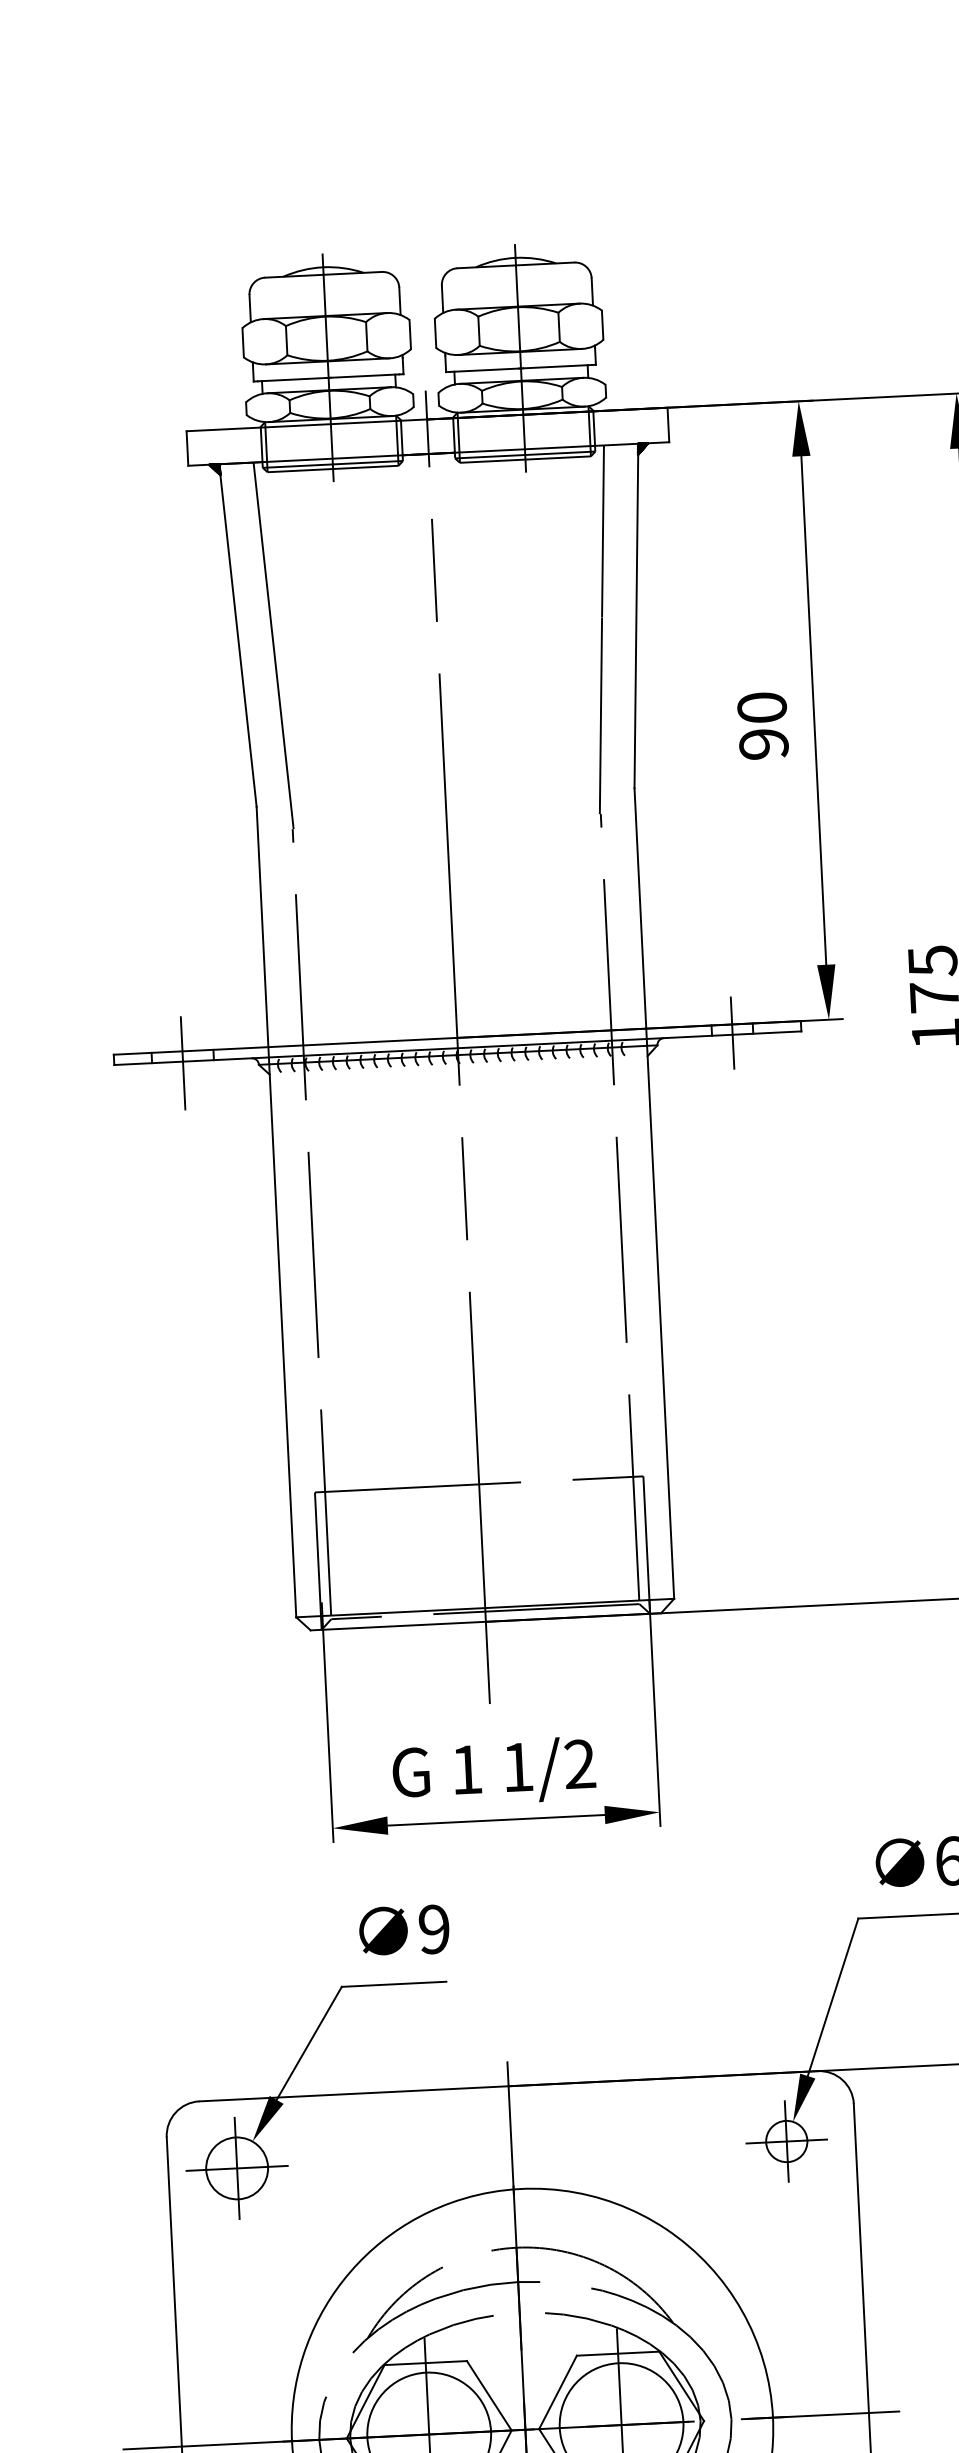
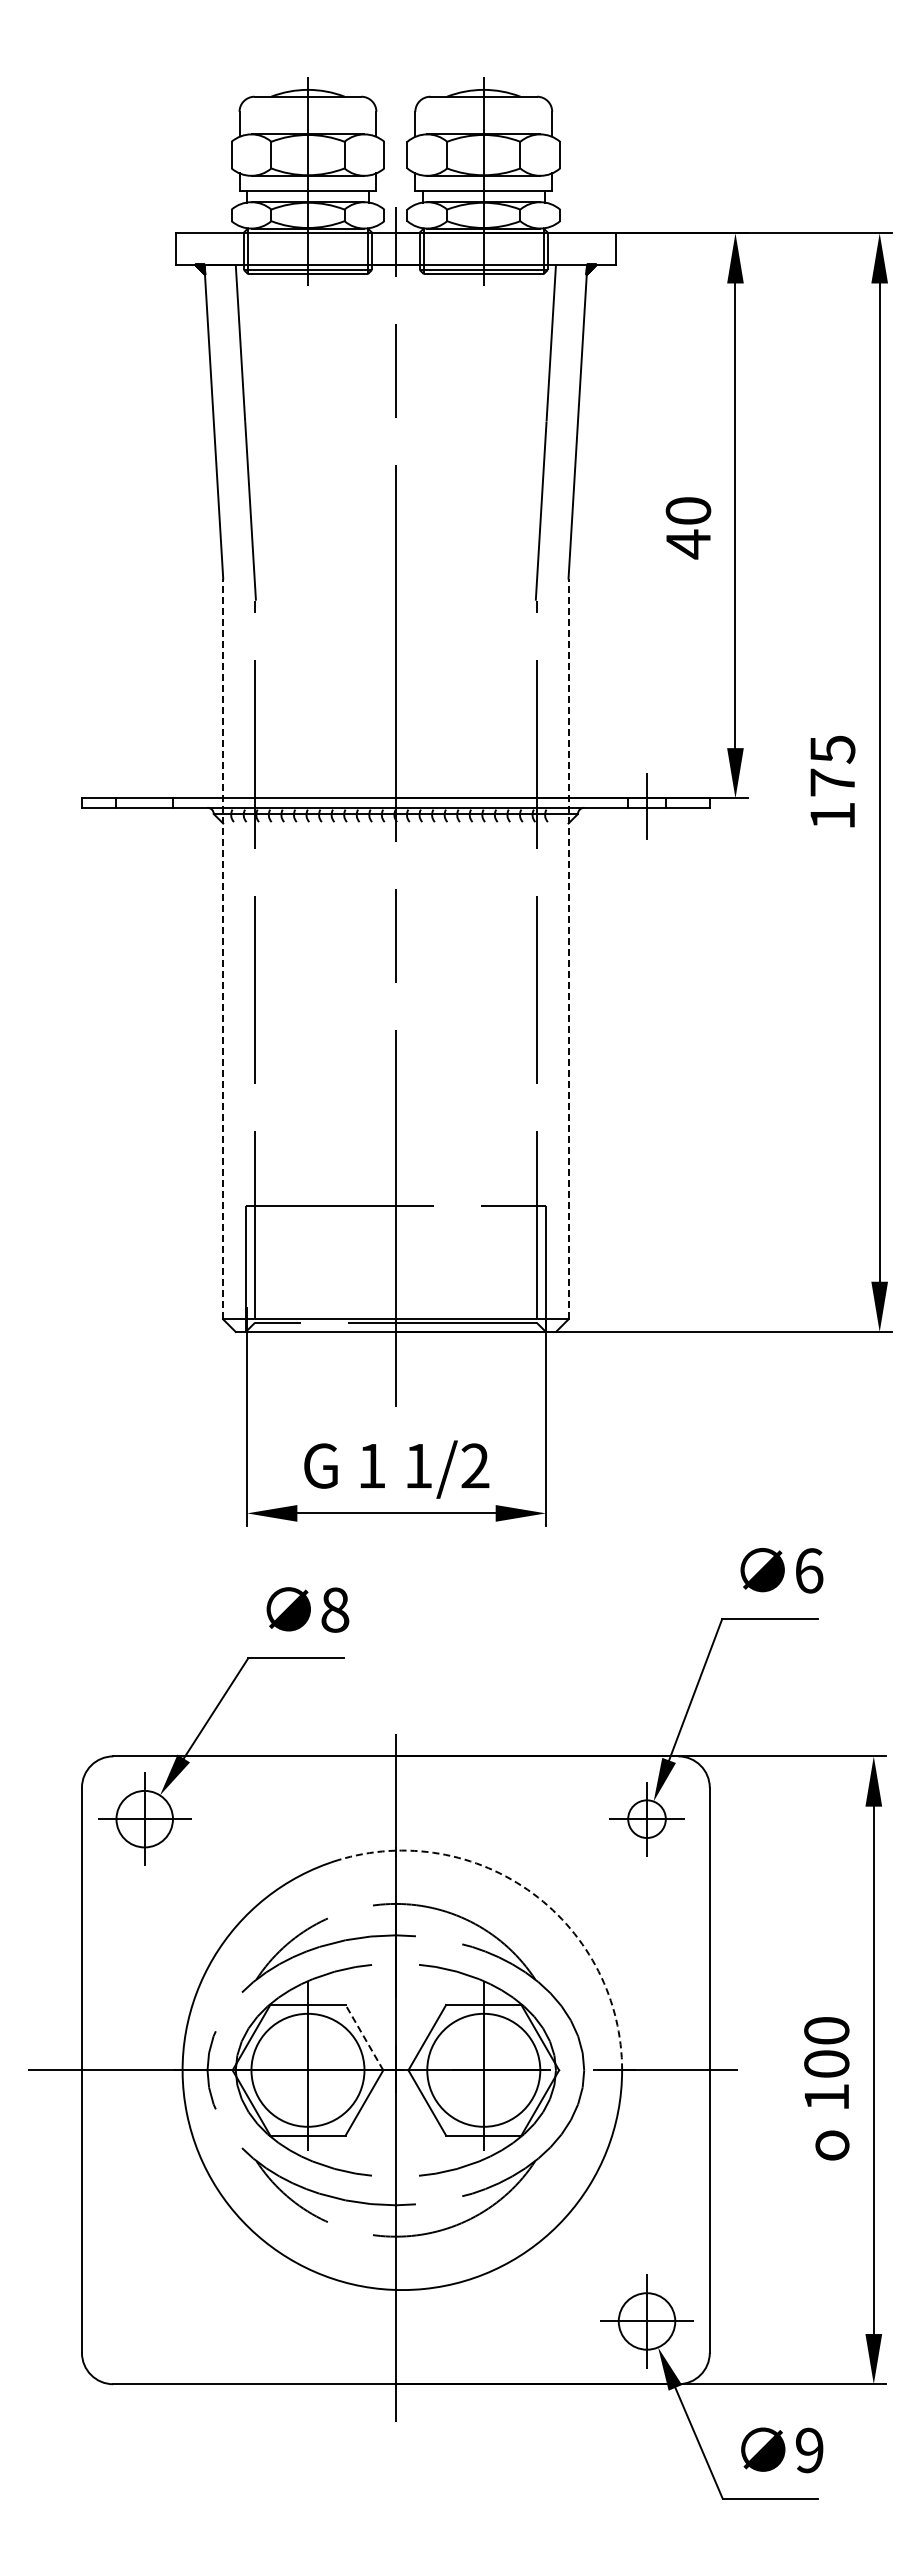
text: (763, 744) -> (688, 544), 90 -> 40
line: (182, 1063) -> (144, 809), removed
line: (654, 1192) -> (568, 948), solid -> dashed
line: (276, 1211) -> (223, 948), solid -> dashed
text: (434, 1928) -> (335, 1609), 9 -> 8
arc: (666, 2228) -> (533, 1893), solid -> dashed
line: (489, 2395) -> (364, 2037), solid -> dashed

